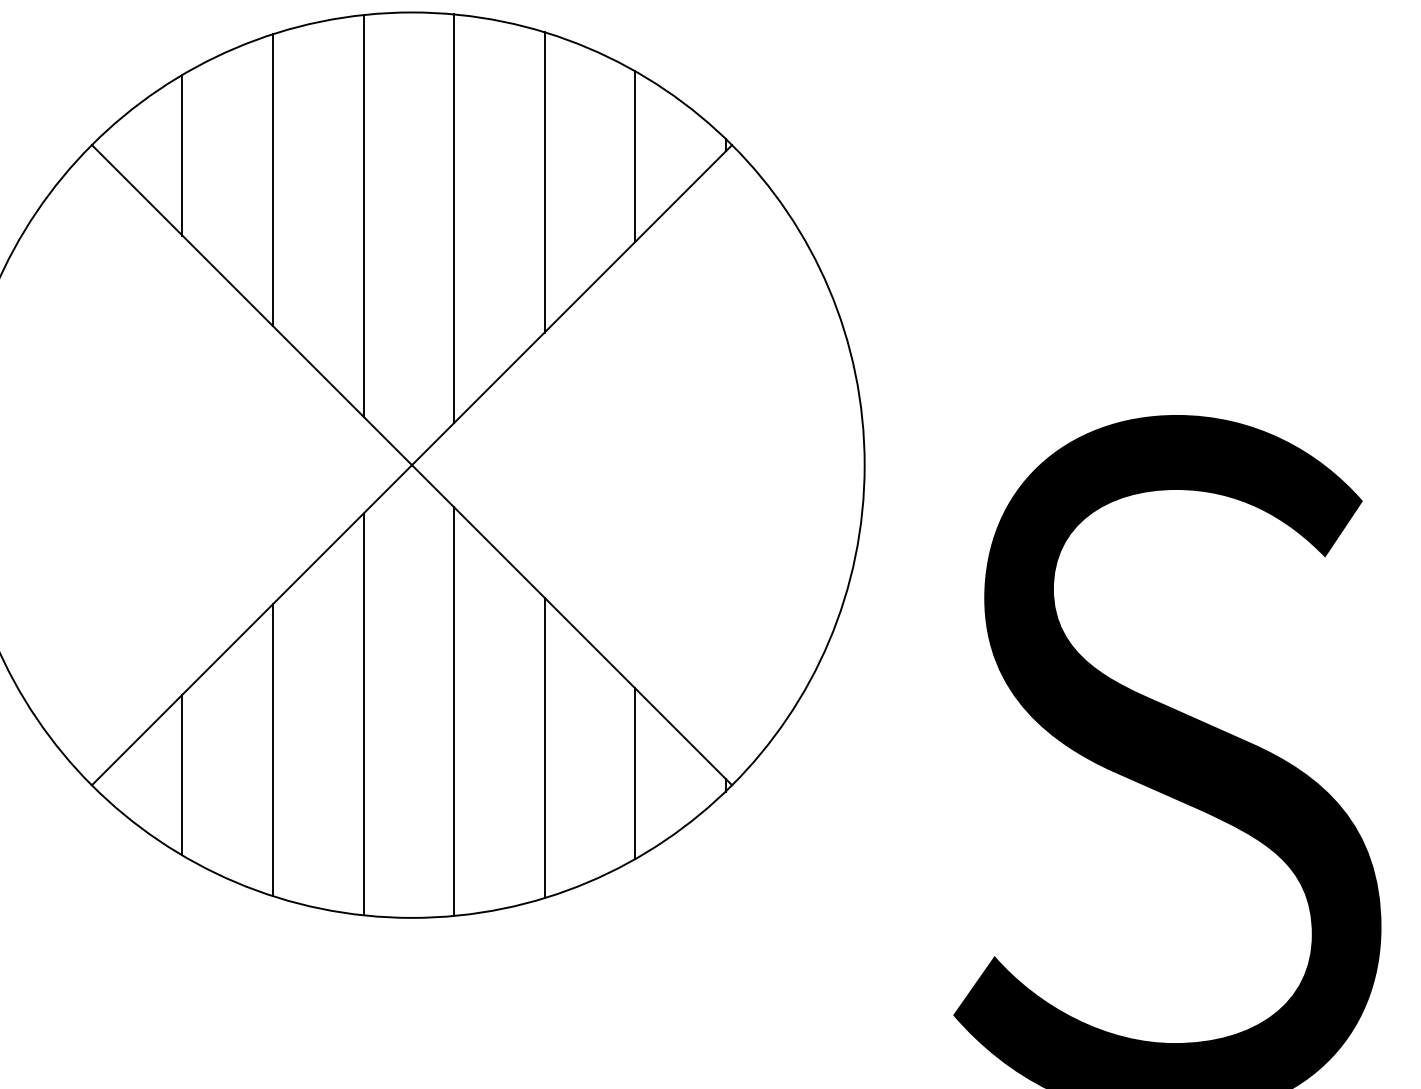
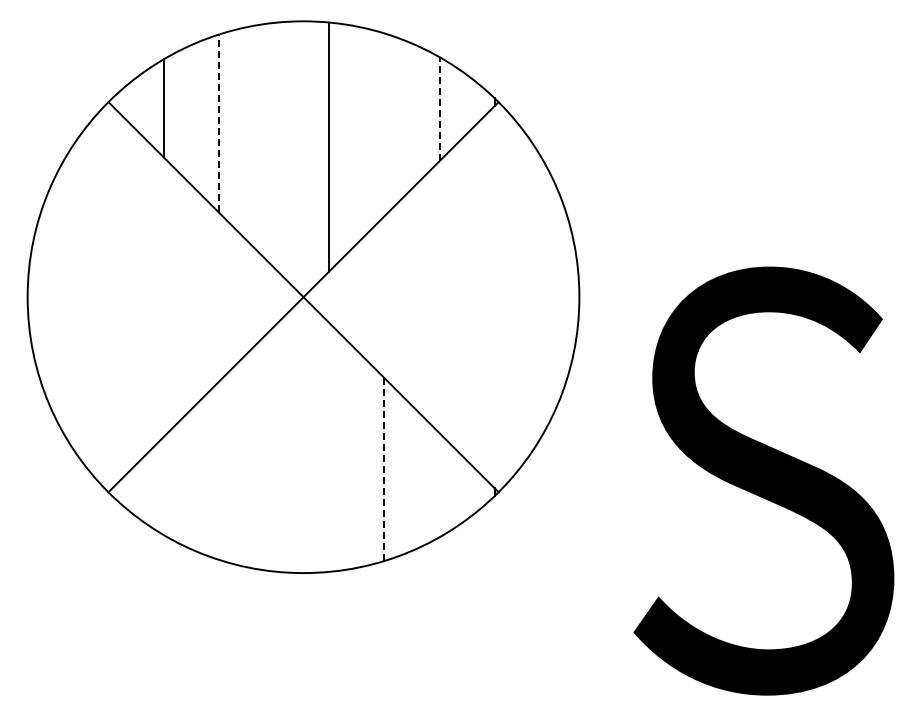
line: (635, 157) -> (439, 109), solid -> dashed
line: (272, 180) -> (218, 123), solid -> dashed
line: (544, 181) -> (384, 124), removed
line: (362, 214) -> (273, 144), removed
line: (454, 710) -> (329, 446), removed
line: (362, 713) -> (273, 448), removed
line: (544, 746) -> (384, 468), solid -> dashed
line: (272, 749) -> (218, 470), removed
line: (635, 774) -> (439, 485), removed
line: (182, 775) -> (163, 486), removed

